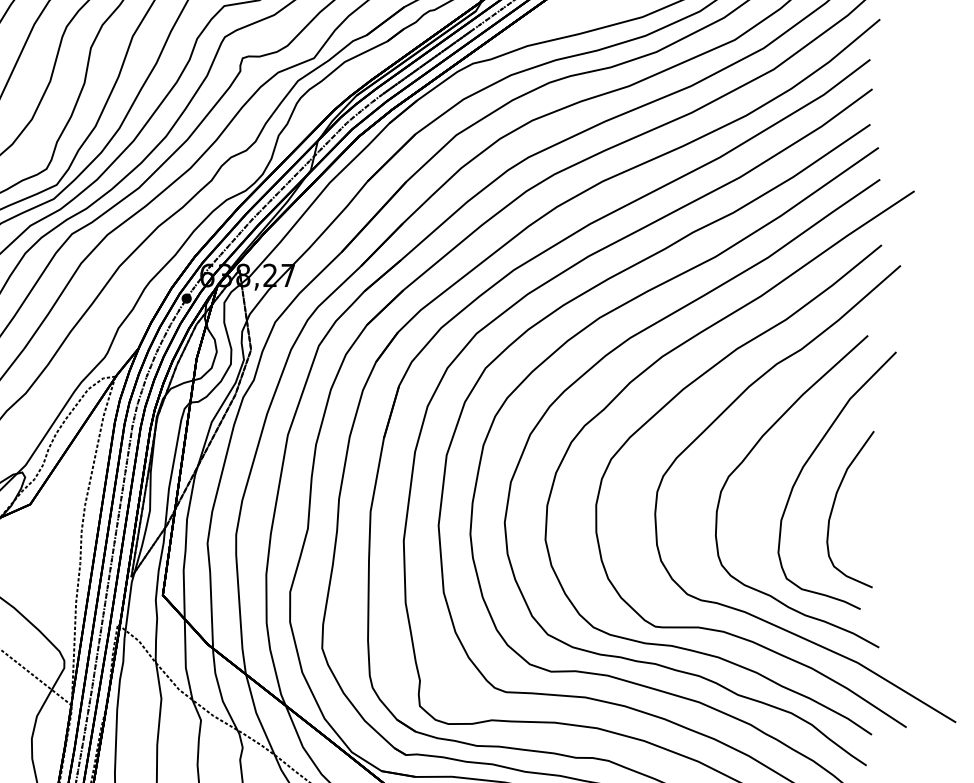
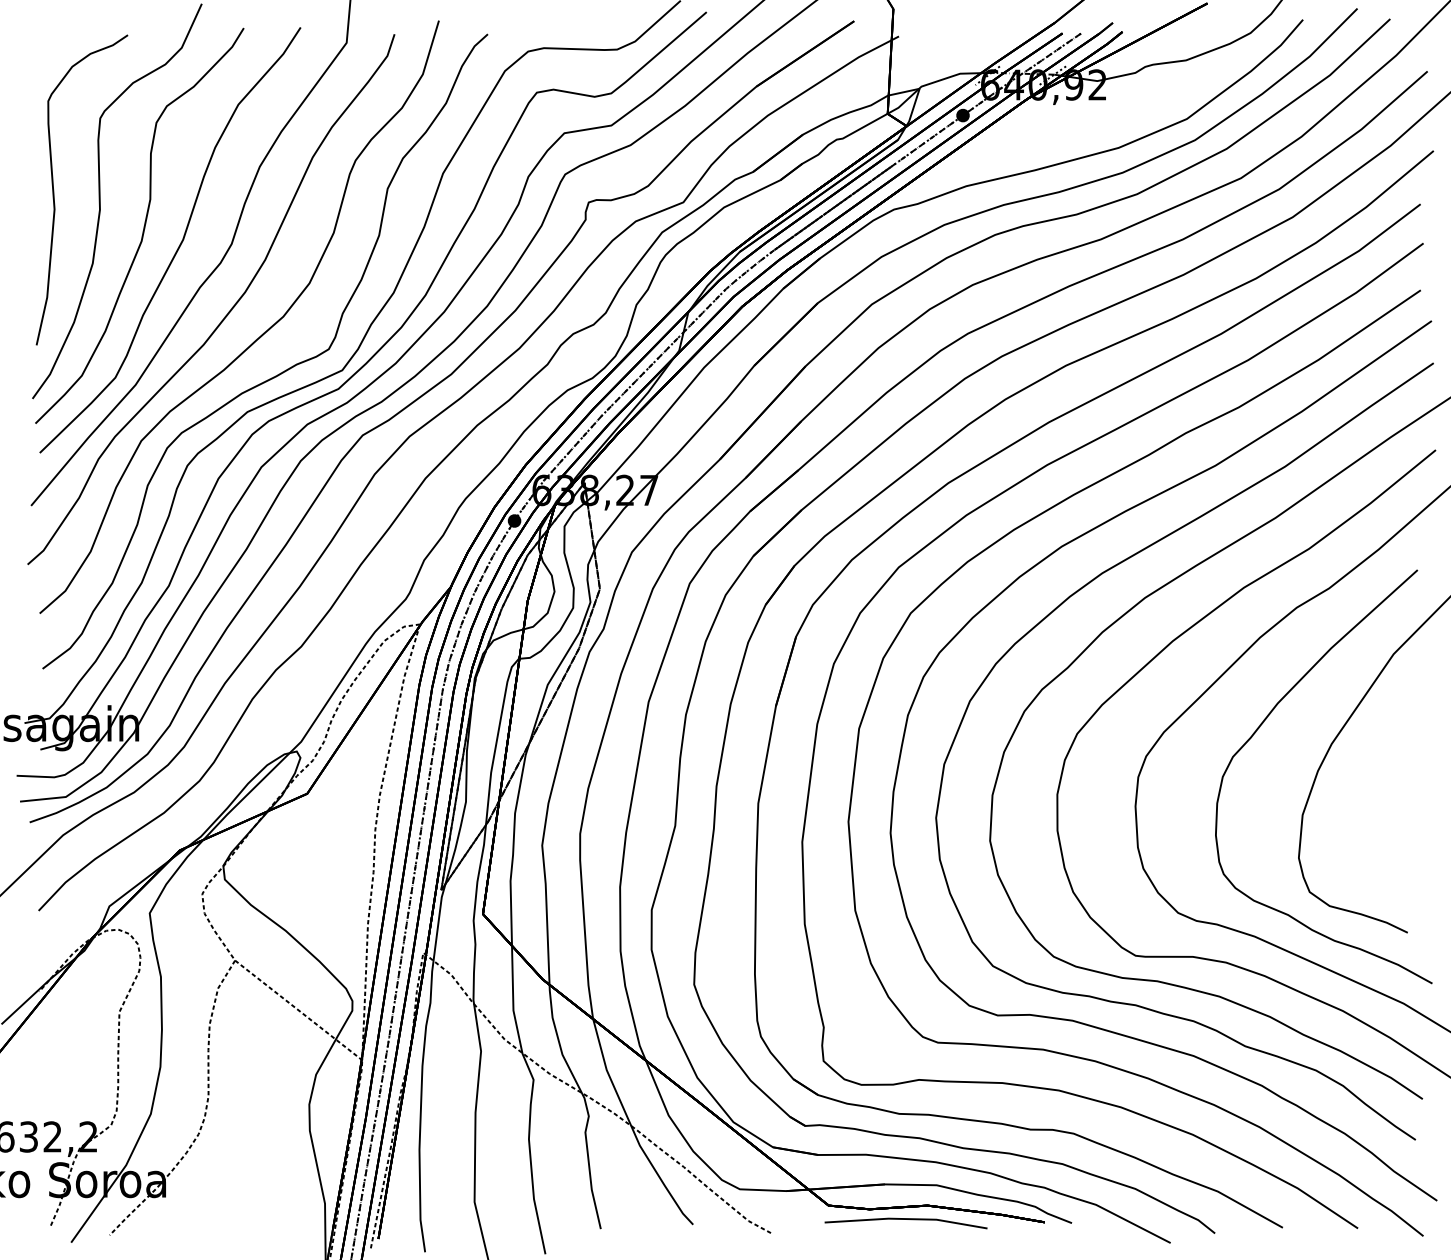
curve: (834, 506) -> (1372, 796), removed

